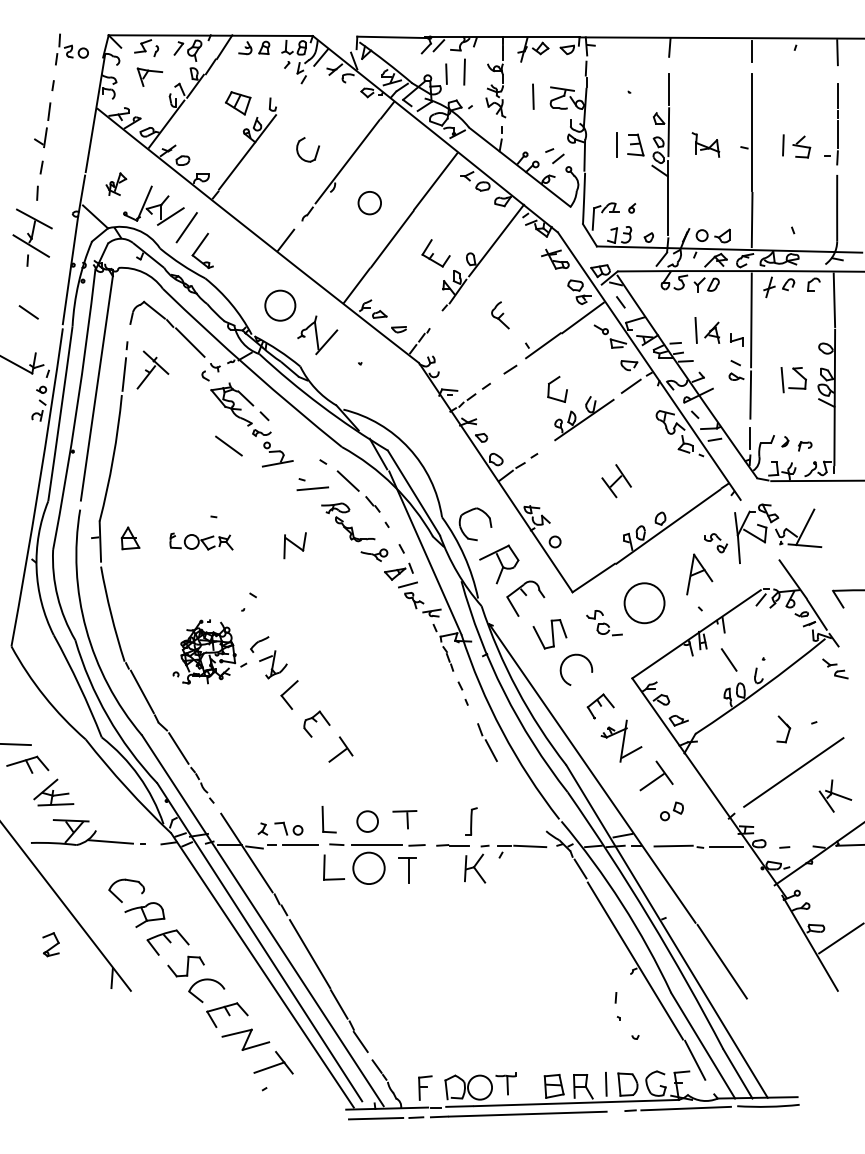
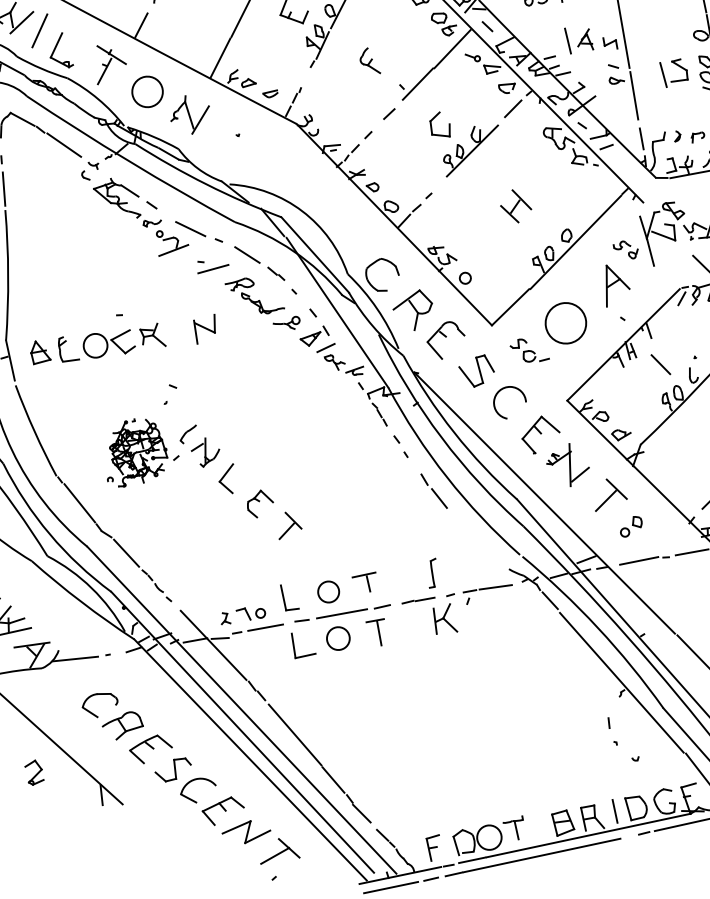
part: (152, 369) -> (109, 62), moved
line: (228, 445) -> (190, 228), moved
part: (201, 541) -> (111, 342), size x1.67
part: (600, 706) -> (540, 434), size x1.43
circle: (368, 868) -> (338, 638), size x0.71

